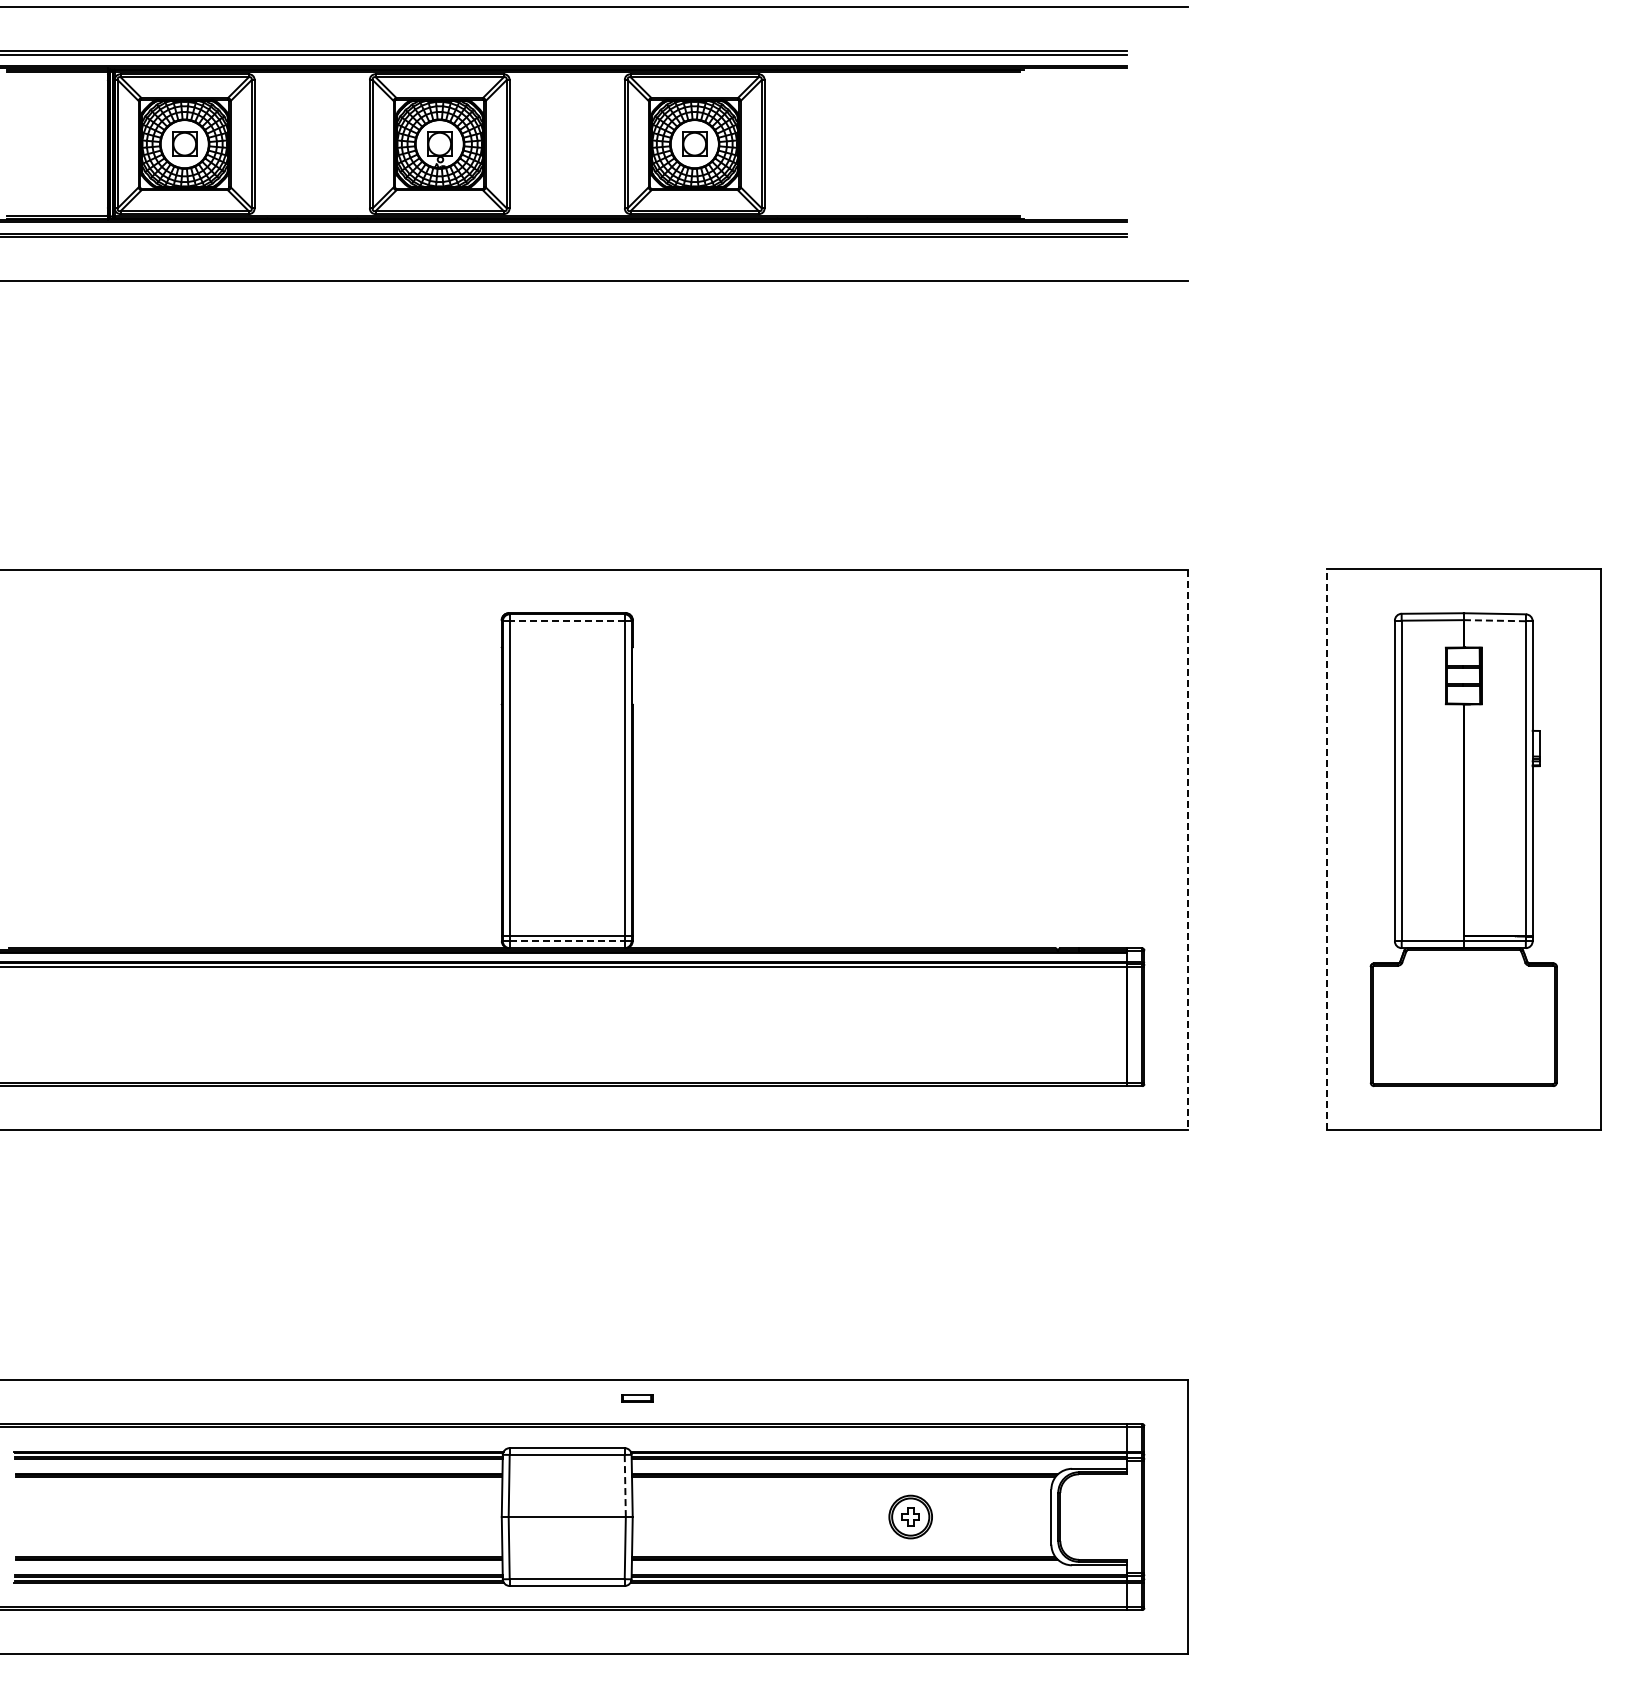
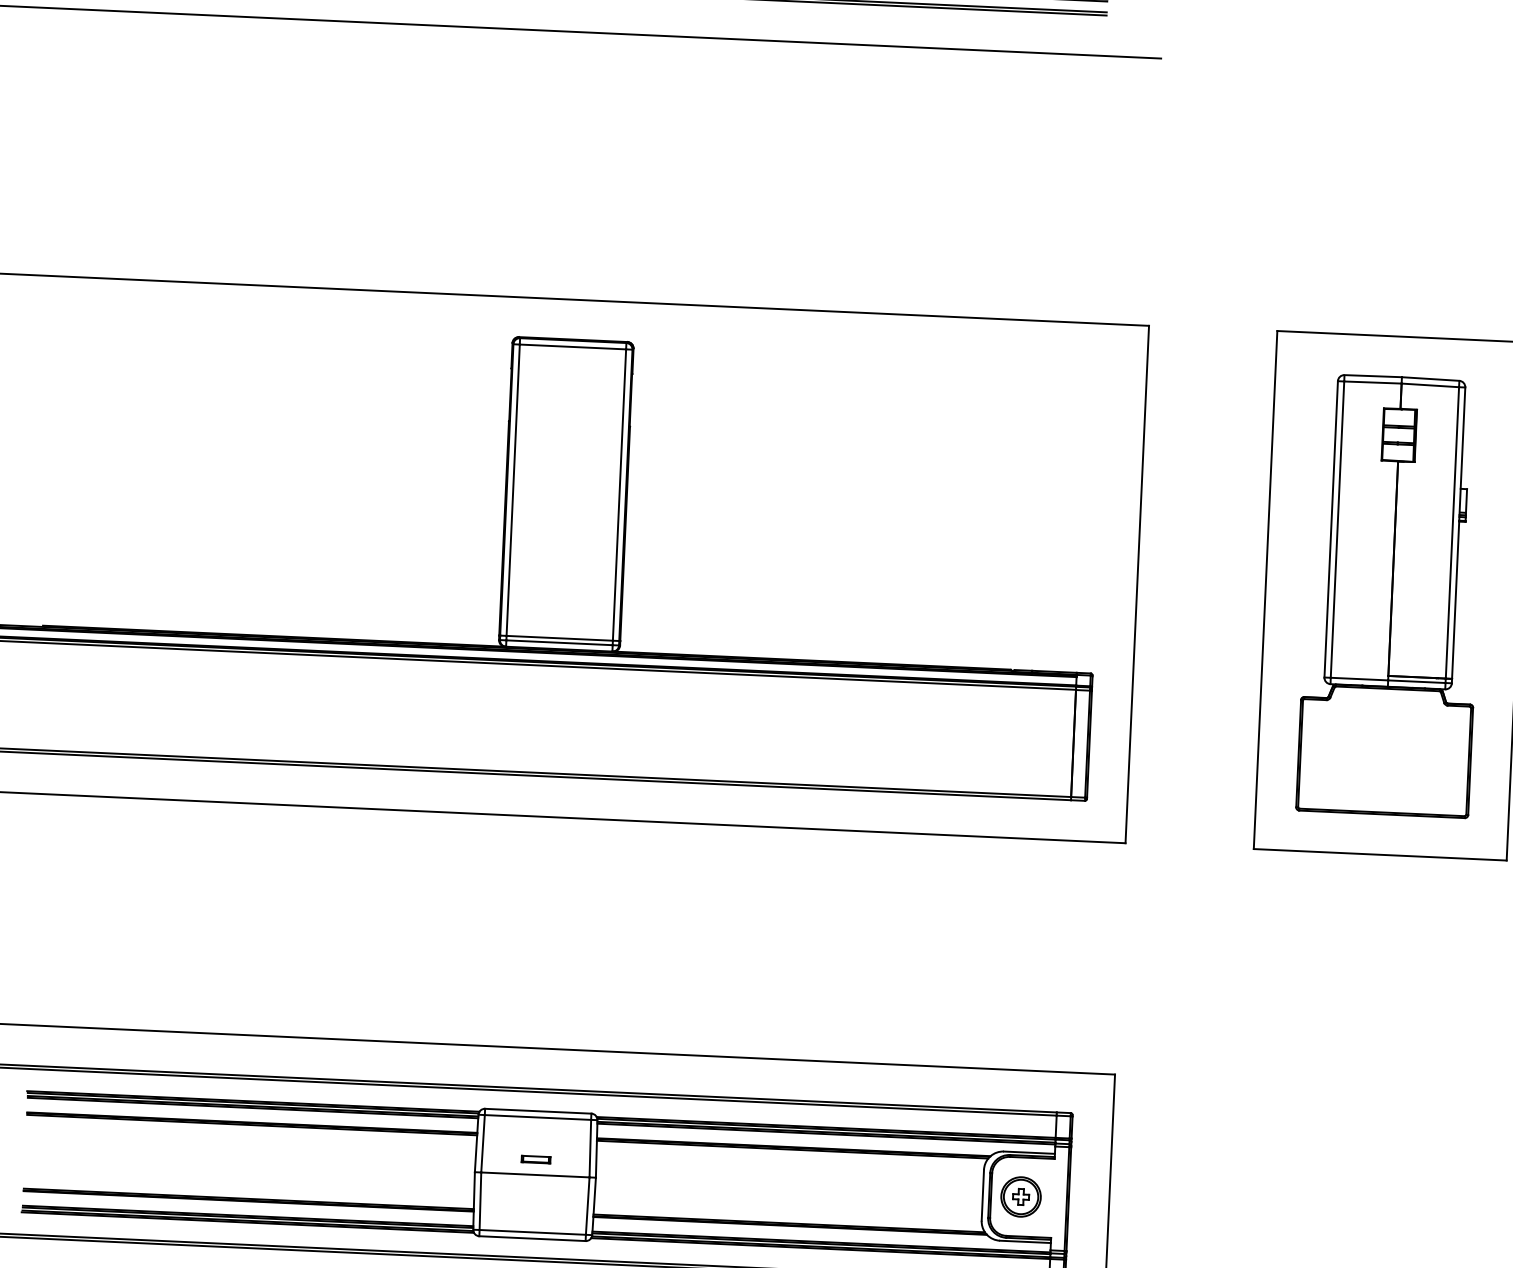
line: (1494, 620) -> (1430, 385), dashed -> solid
line: (567, 621) -> (573, 347), dashed -> solid
line: (1326, 849) -> (1265, 589), dashed -> solid
line: (1188, 850) -> (1137, 584), dashed -> solid
line: (567, 941) -> (559, 642), dashed -> solid
part: (637, 1398) -> (536, 1159), moved
line: (625, 1485) -> (590, 1148), dashed -> solid
part: (910, 1516) -> (1020, 1196), moved

